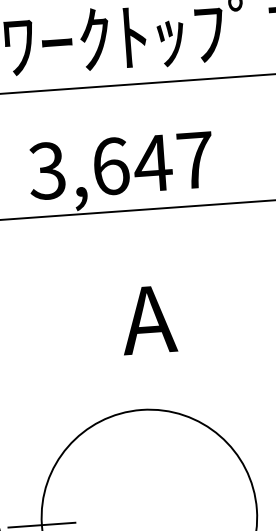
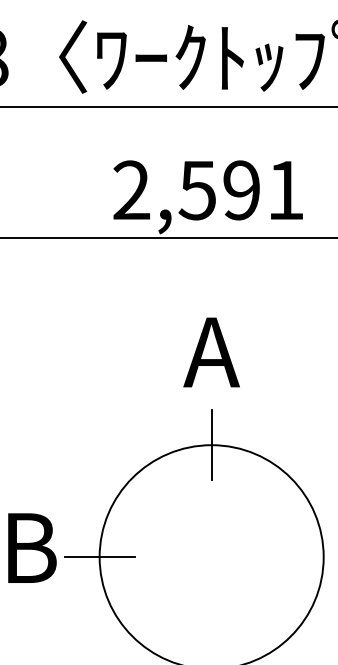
text: (121, 165) -> (208, 190), 3,647 -> 2,591
text: (148, 320) -> (211, 352), moved
line: (141, 410) -> (211, 445), added

